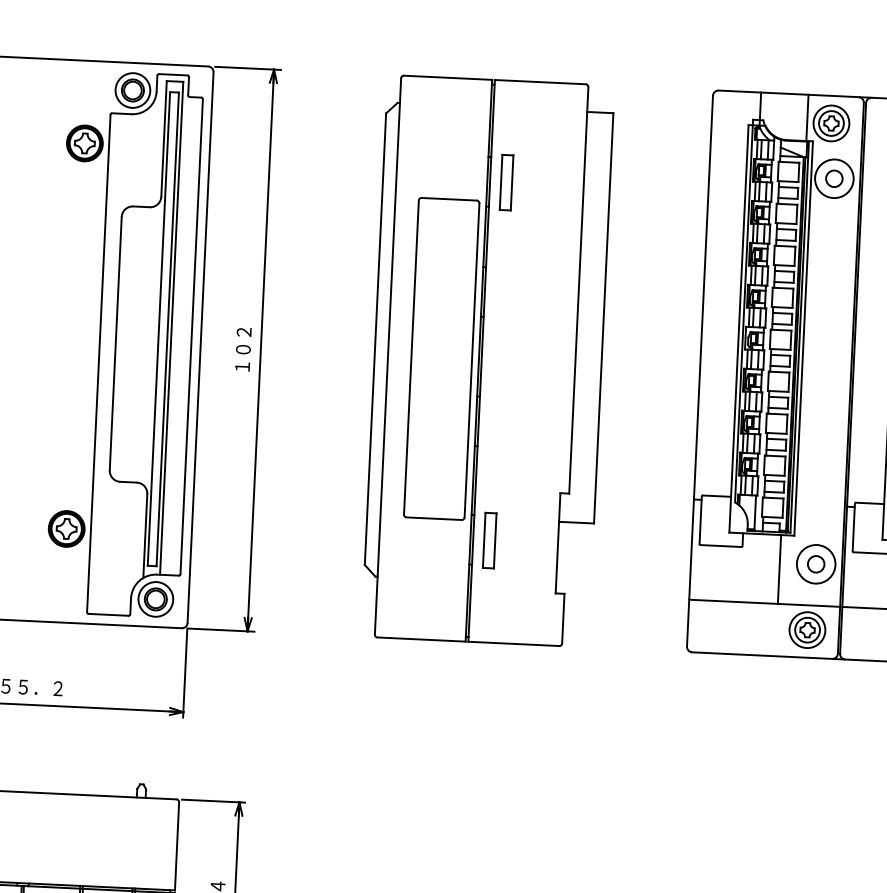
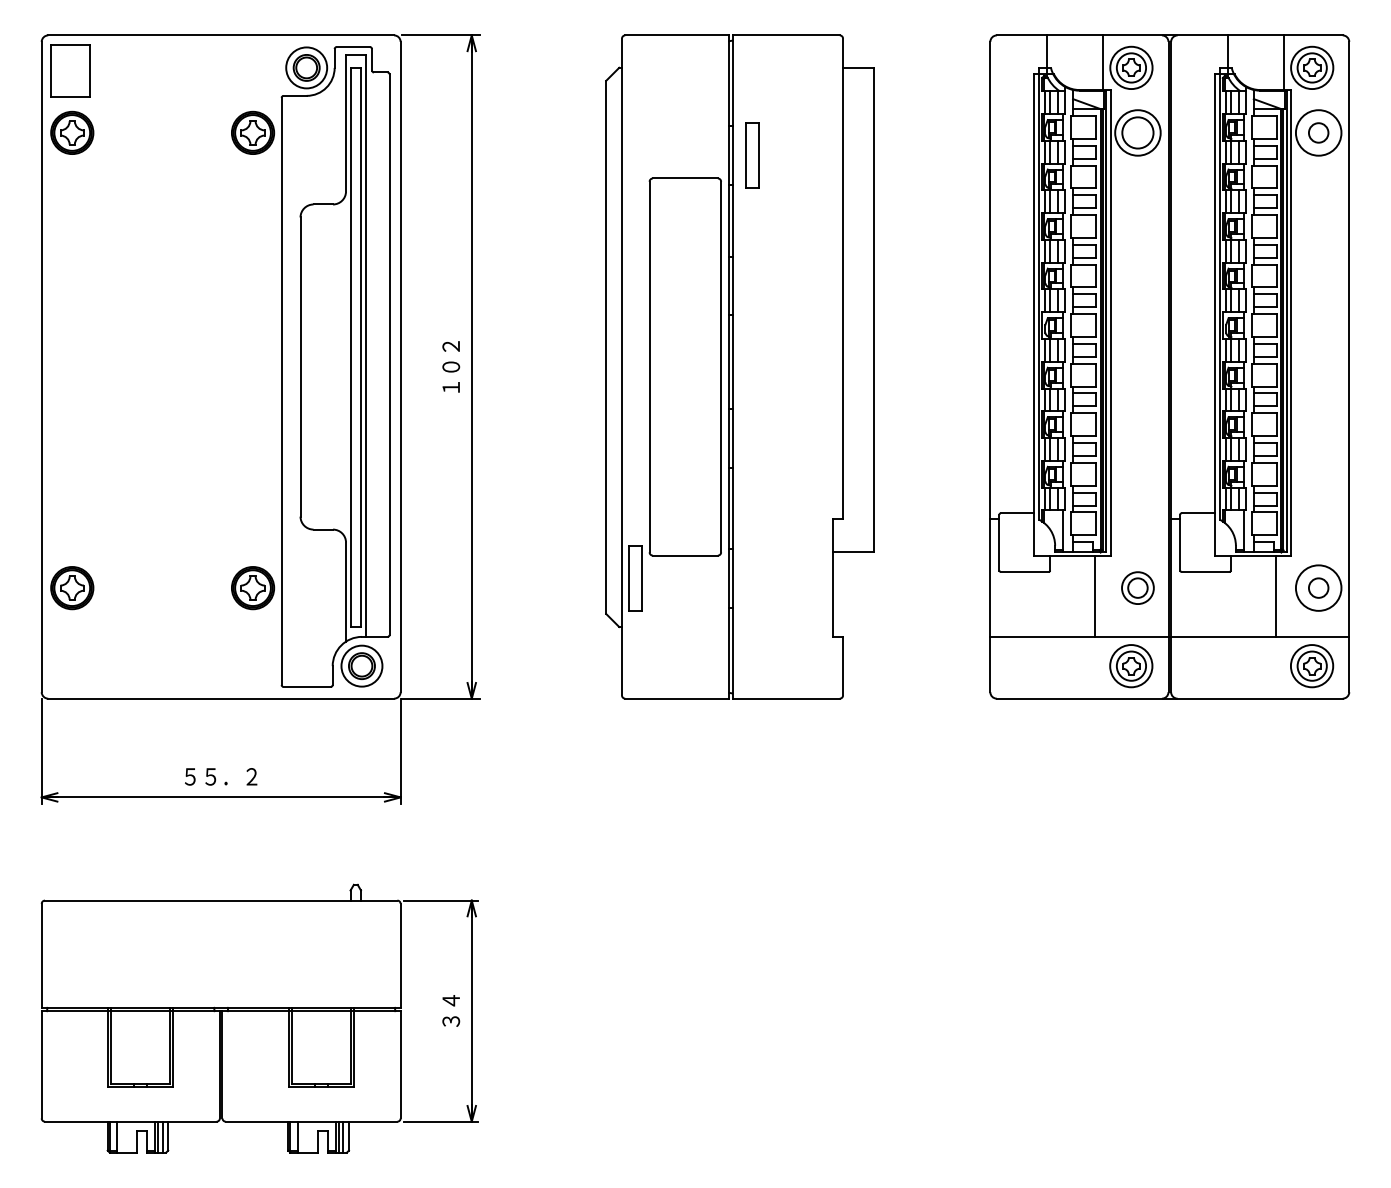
circle: (834, 178) -> (1137, 132), size x1.6
part: (490, 540) -> (635, 578), moved
circle: (815, 563) -> (1137, 587), size x0.7

